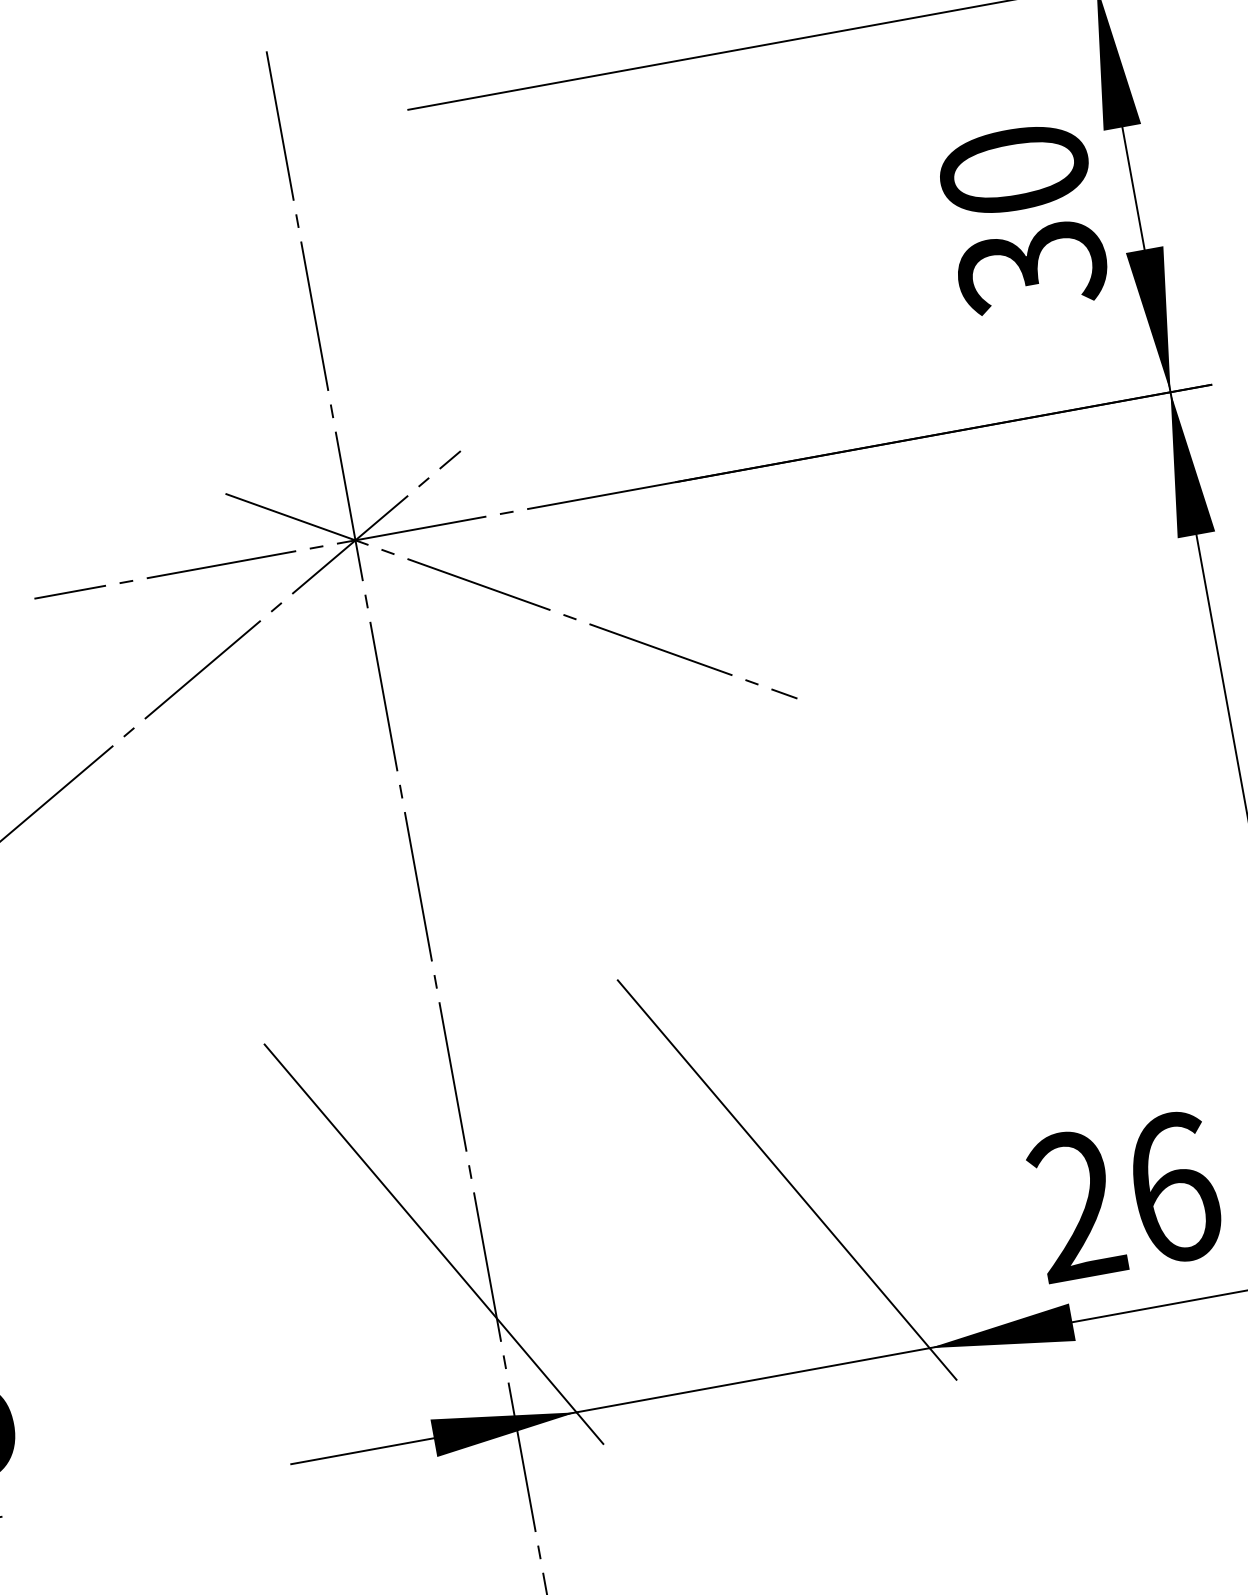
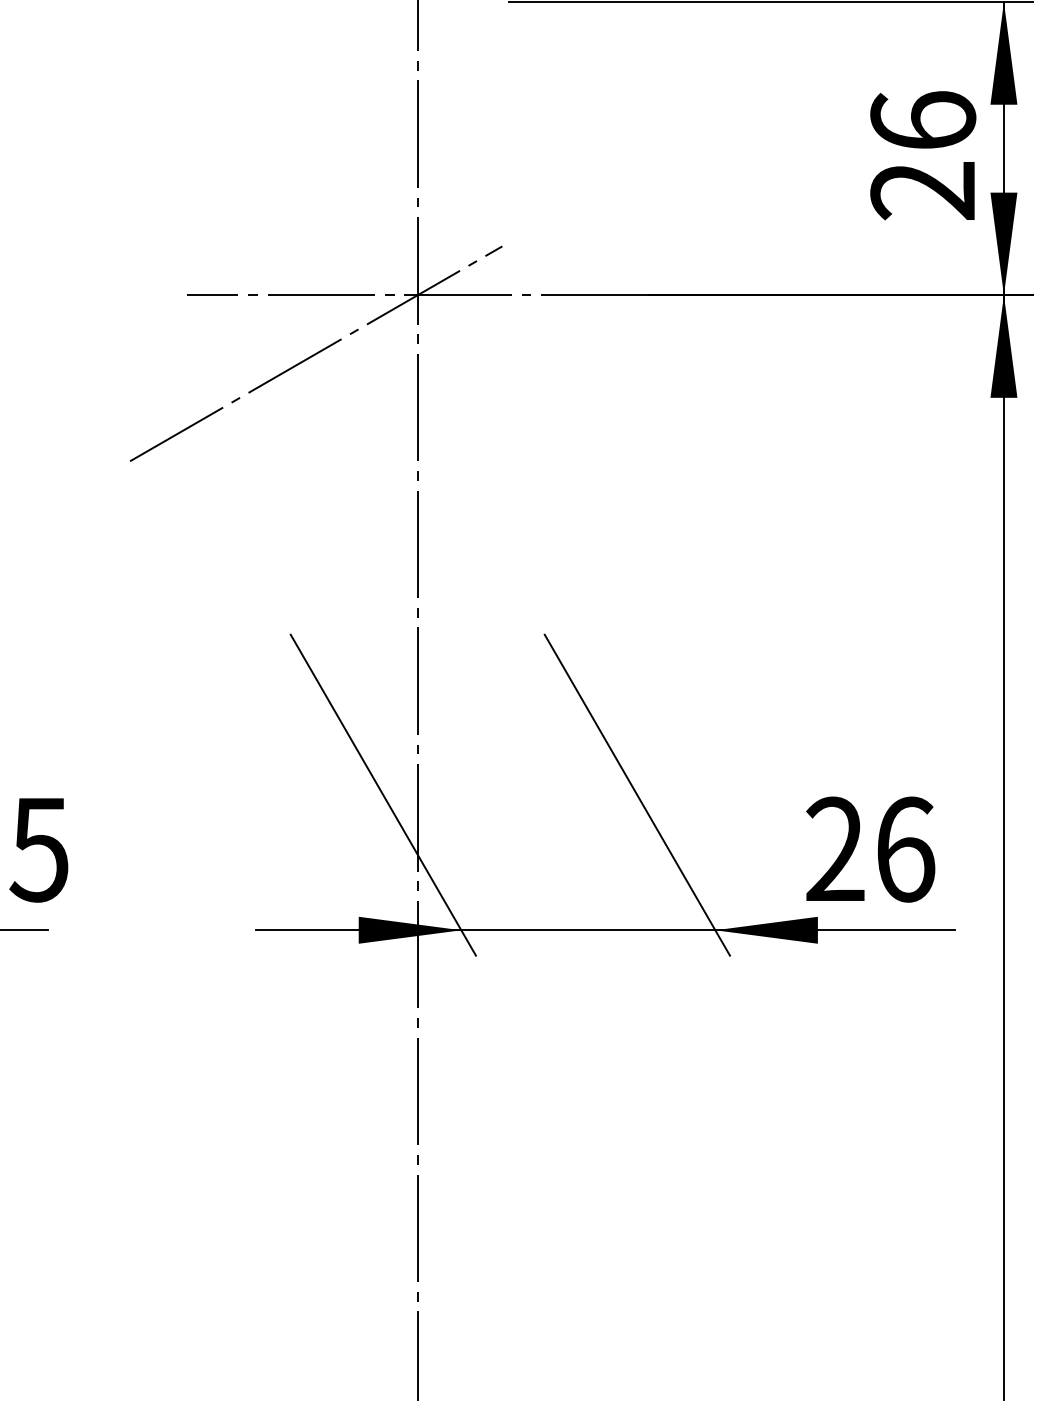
text: (1023, 219) -> (923, 156), 30 -> 26
line: (511, 595) -> (519, 353), removed

